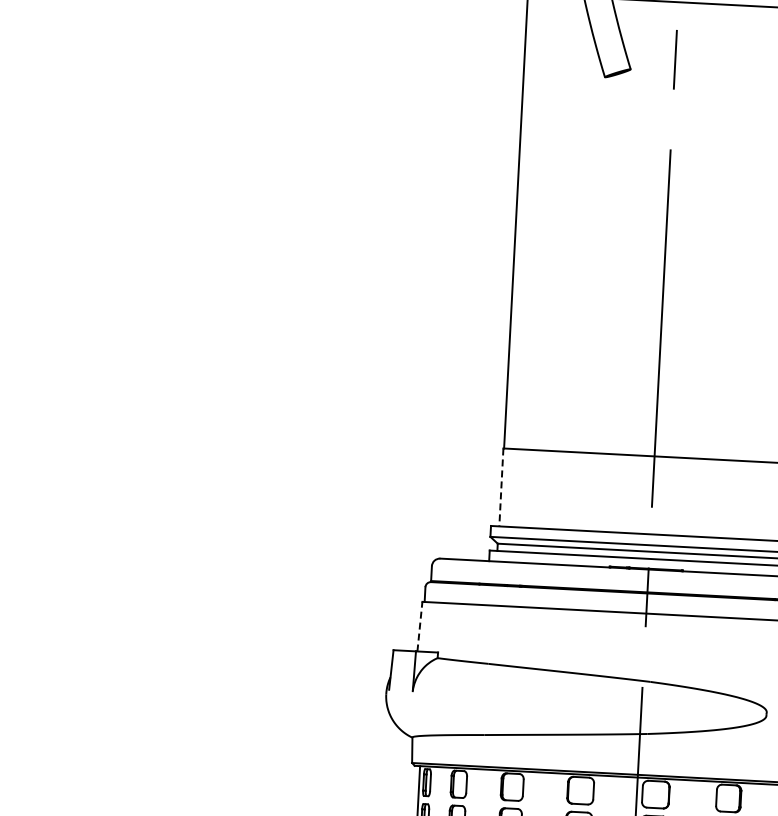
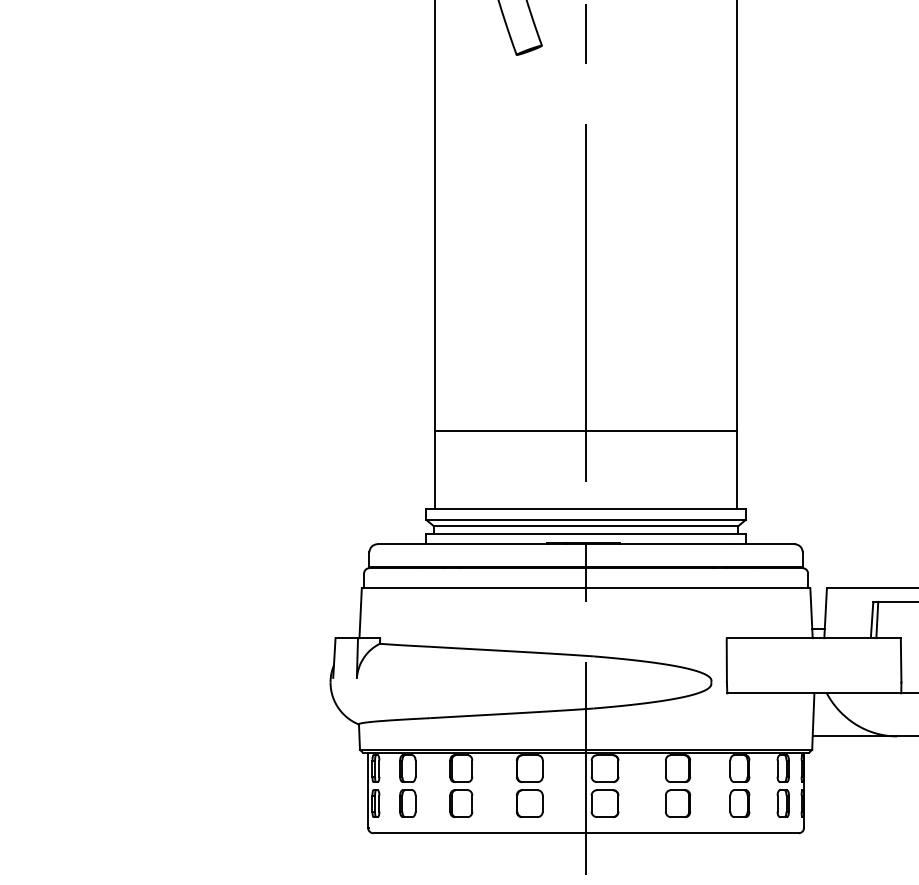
line: (501, 487) -> (434, 470), dashed -> solid
line: (419, 626) -> (360, 613), dashed -> solid

